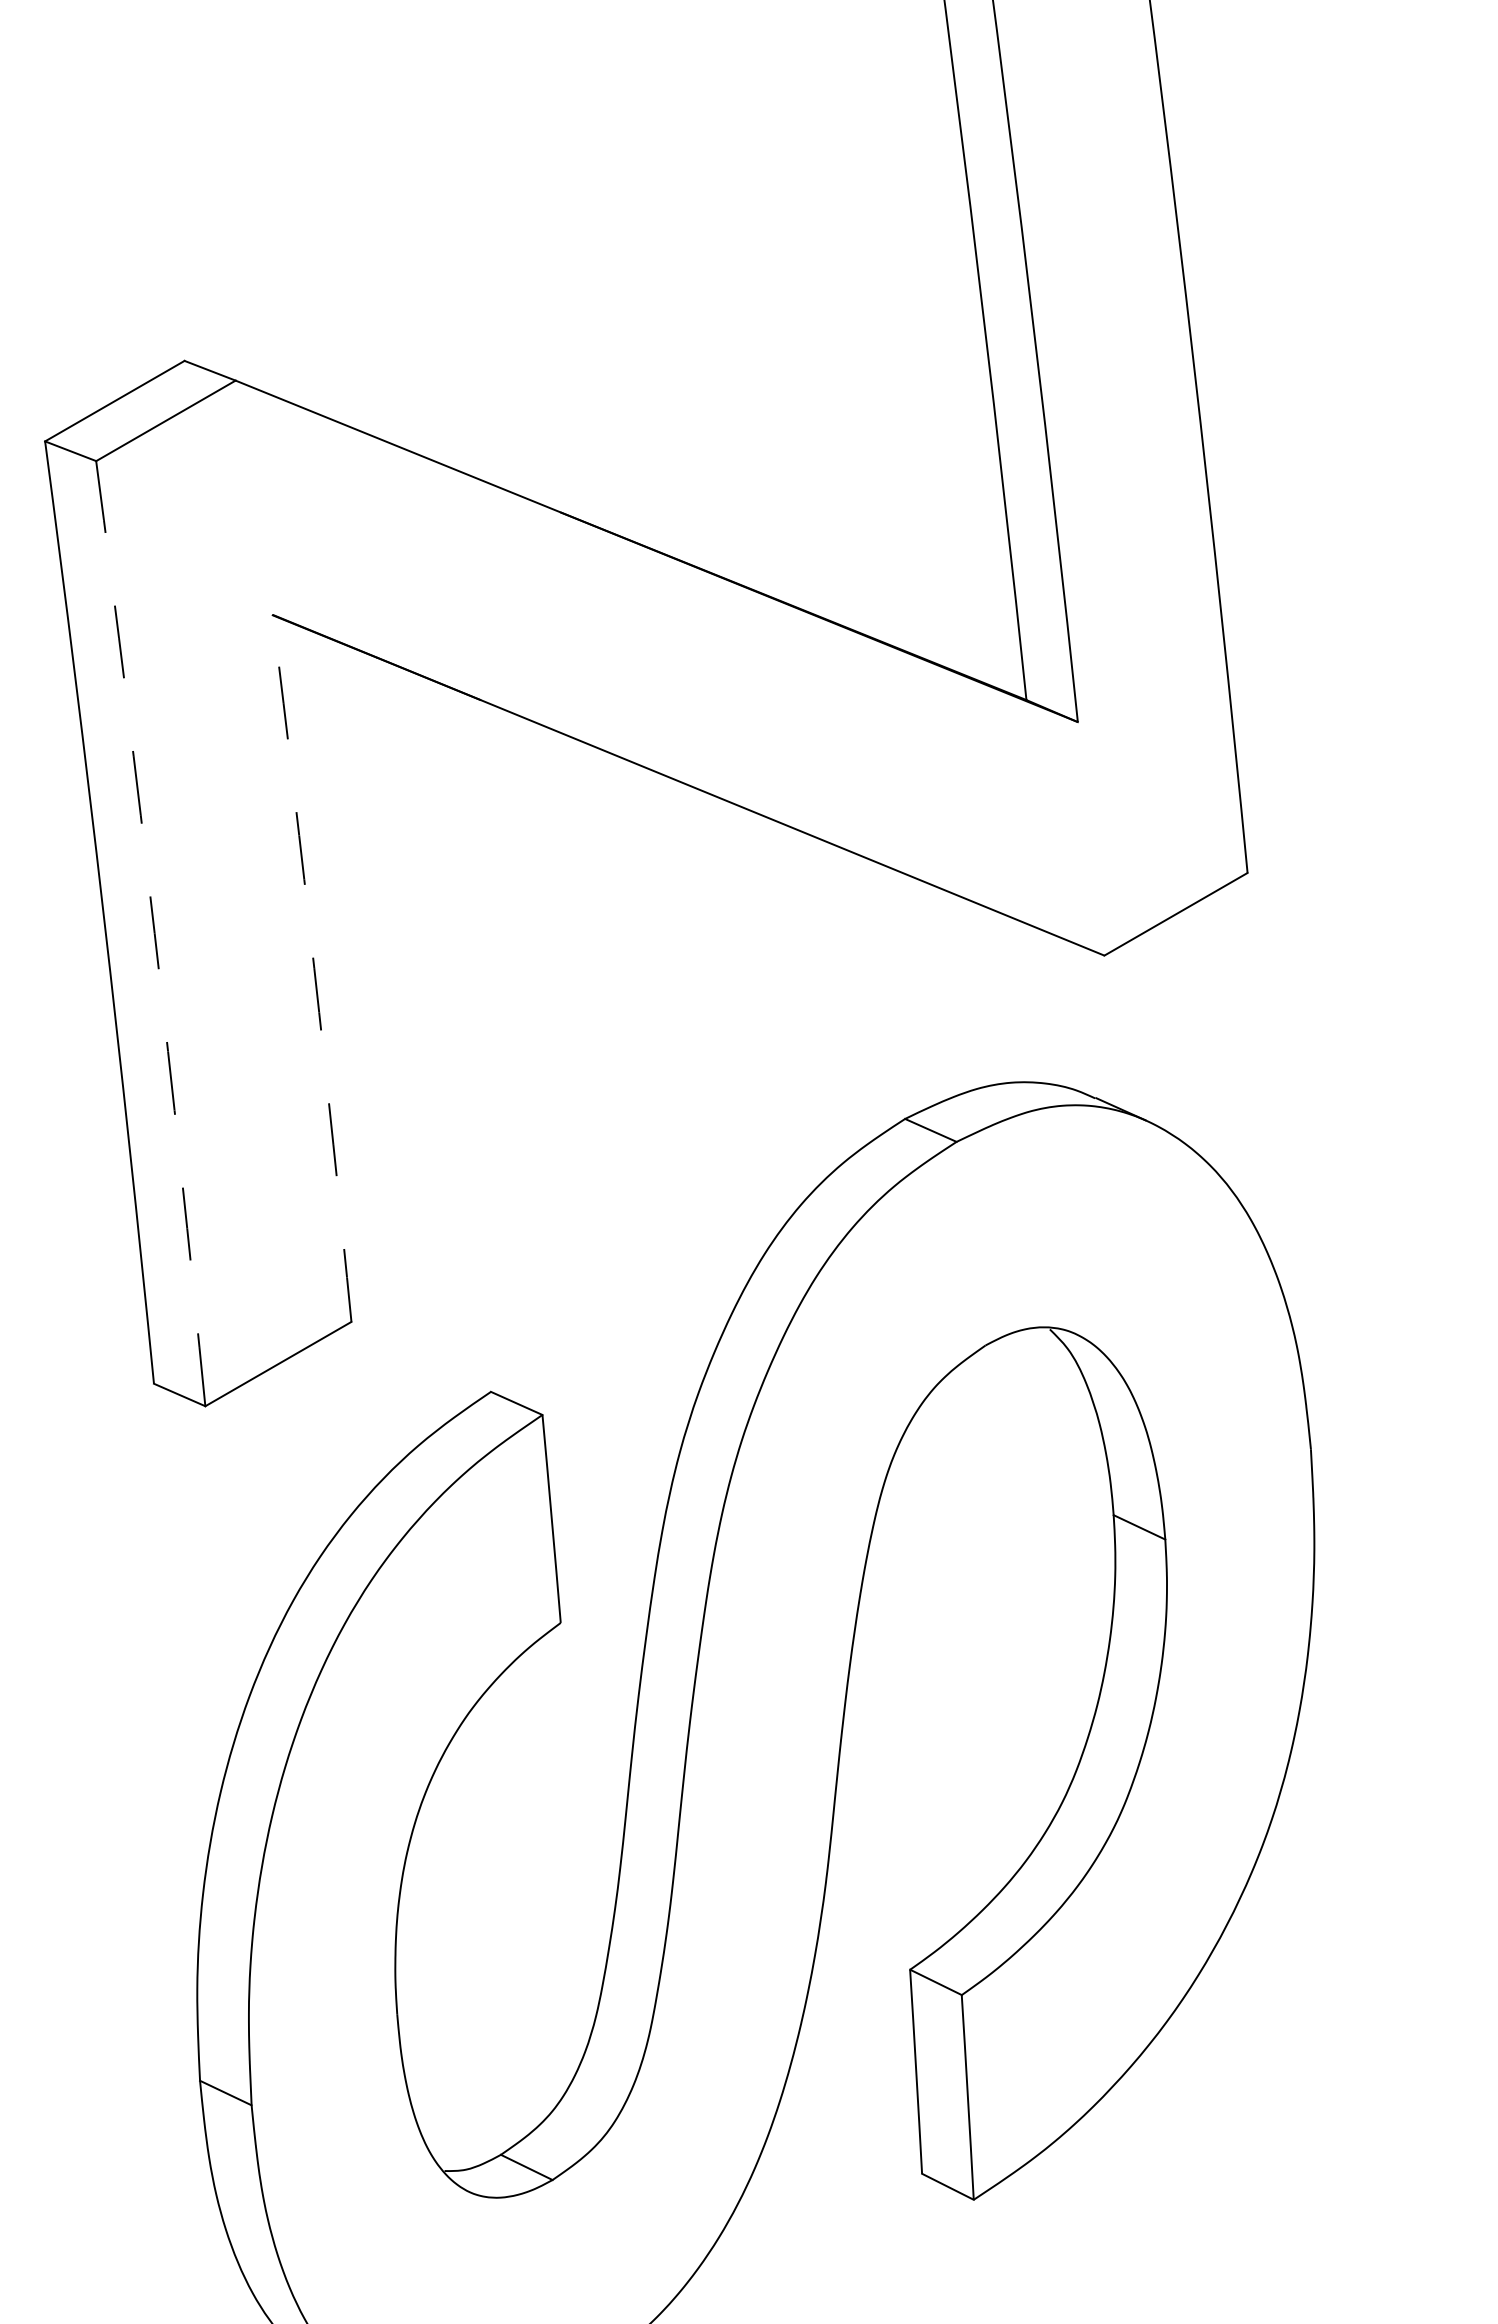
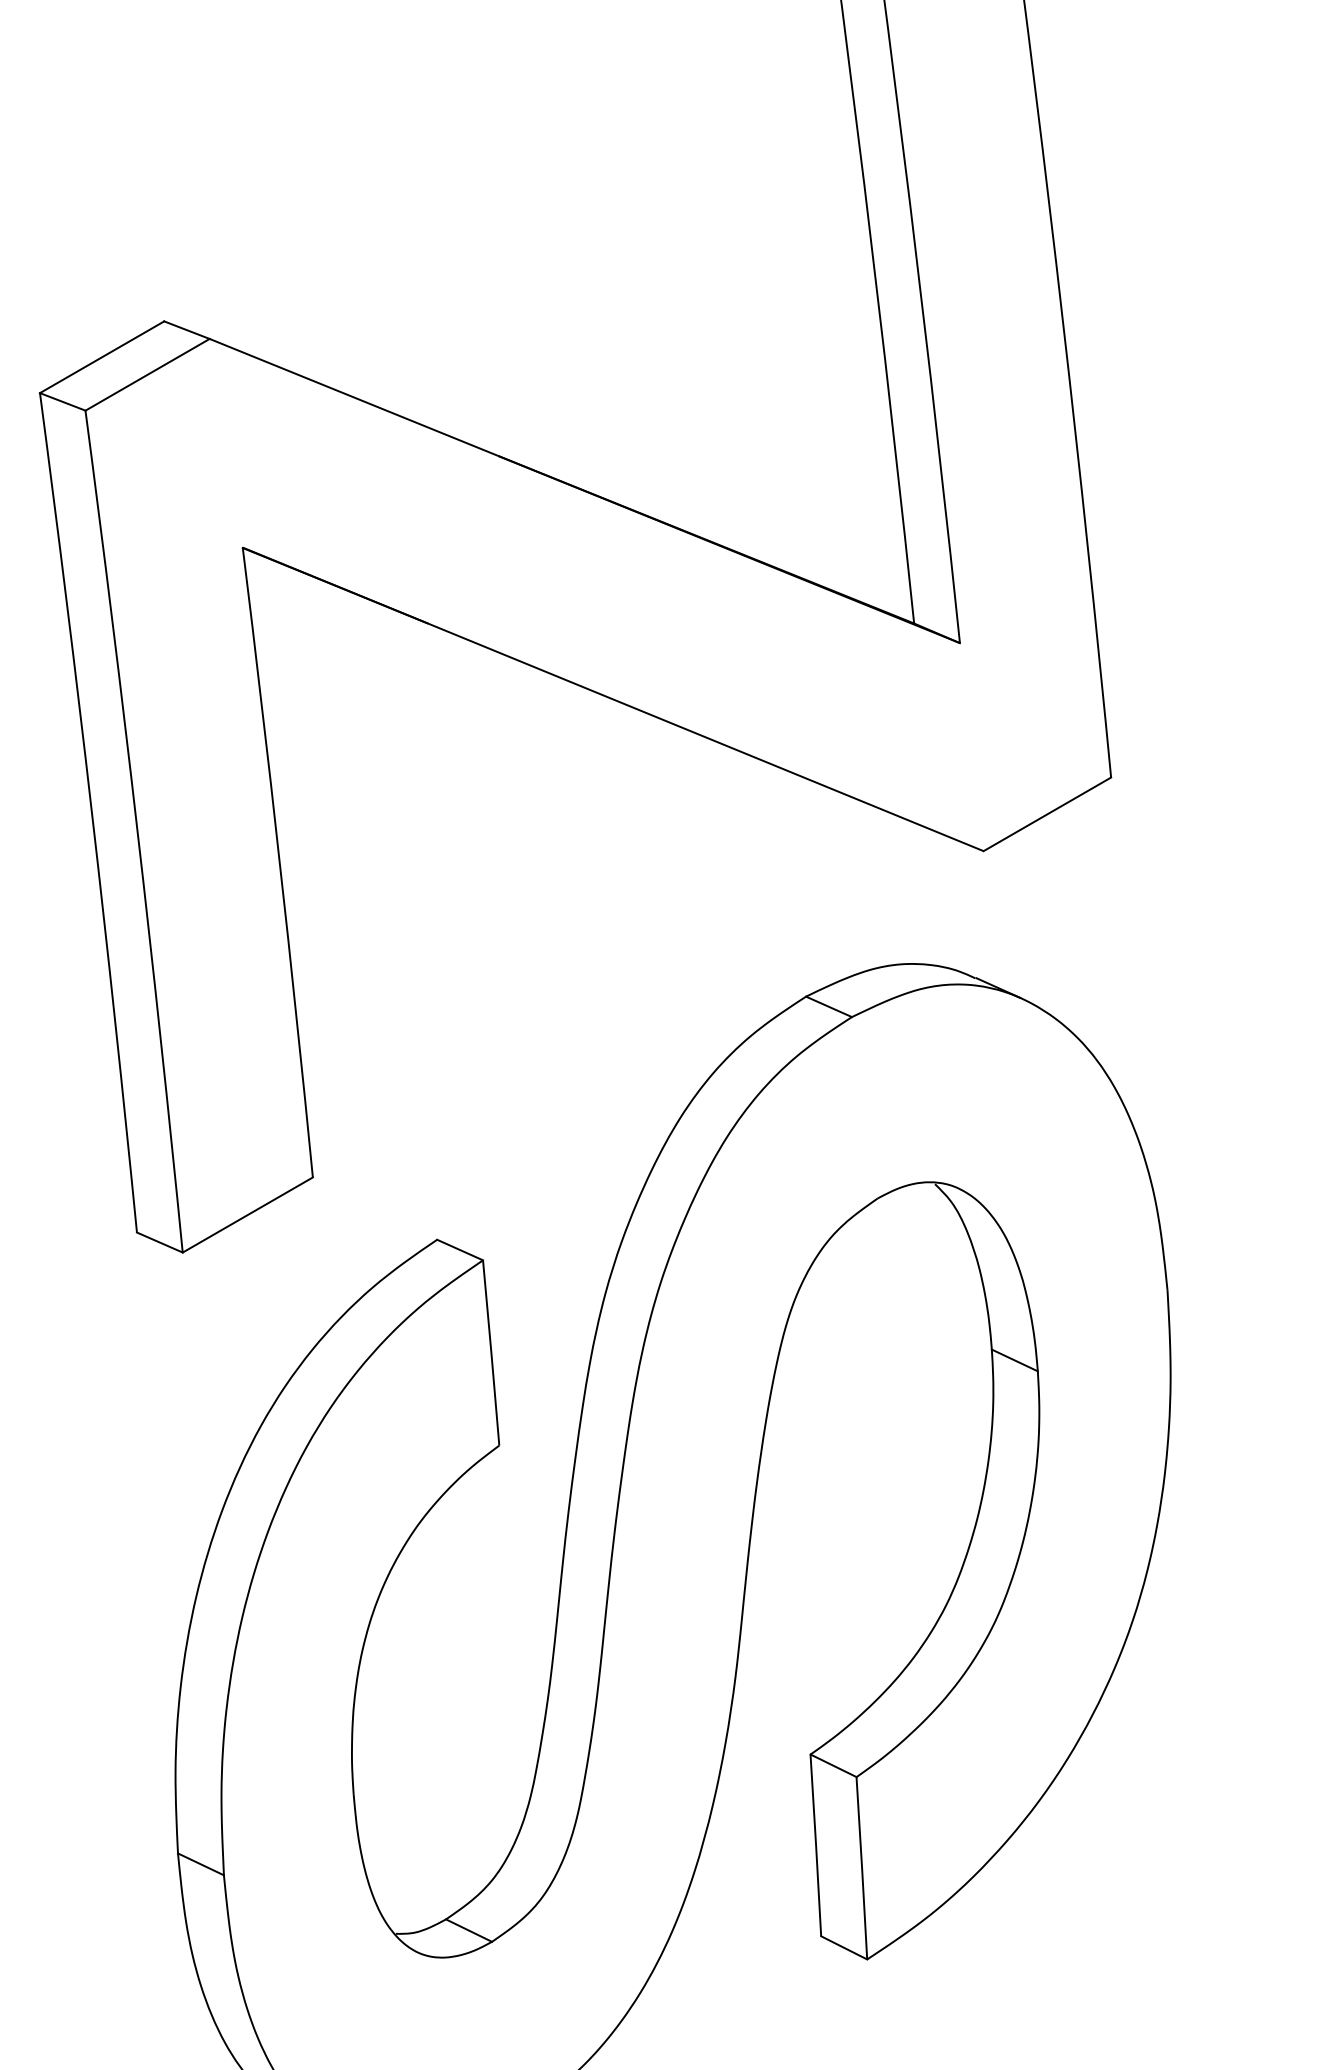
arc: (154, 933) -> (137, 831), dashed -> solid
arc: (313, 968) -> (279, 862), dashed -> solid

